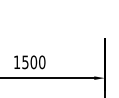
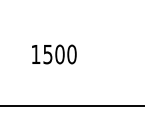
text: (29, 62) -> (53, 54), moved

